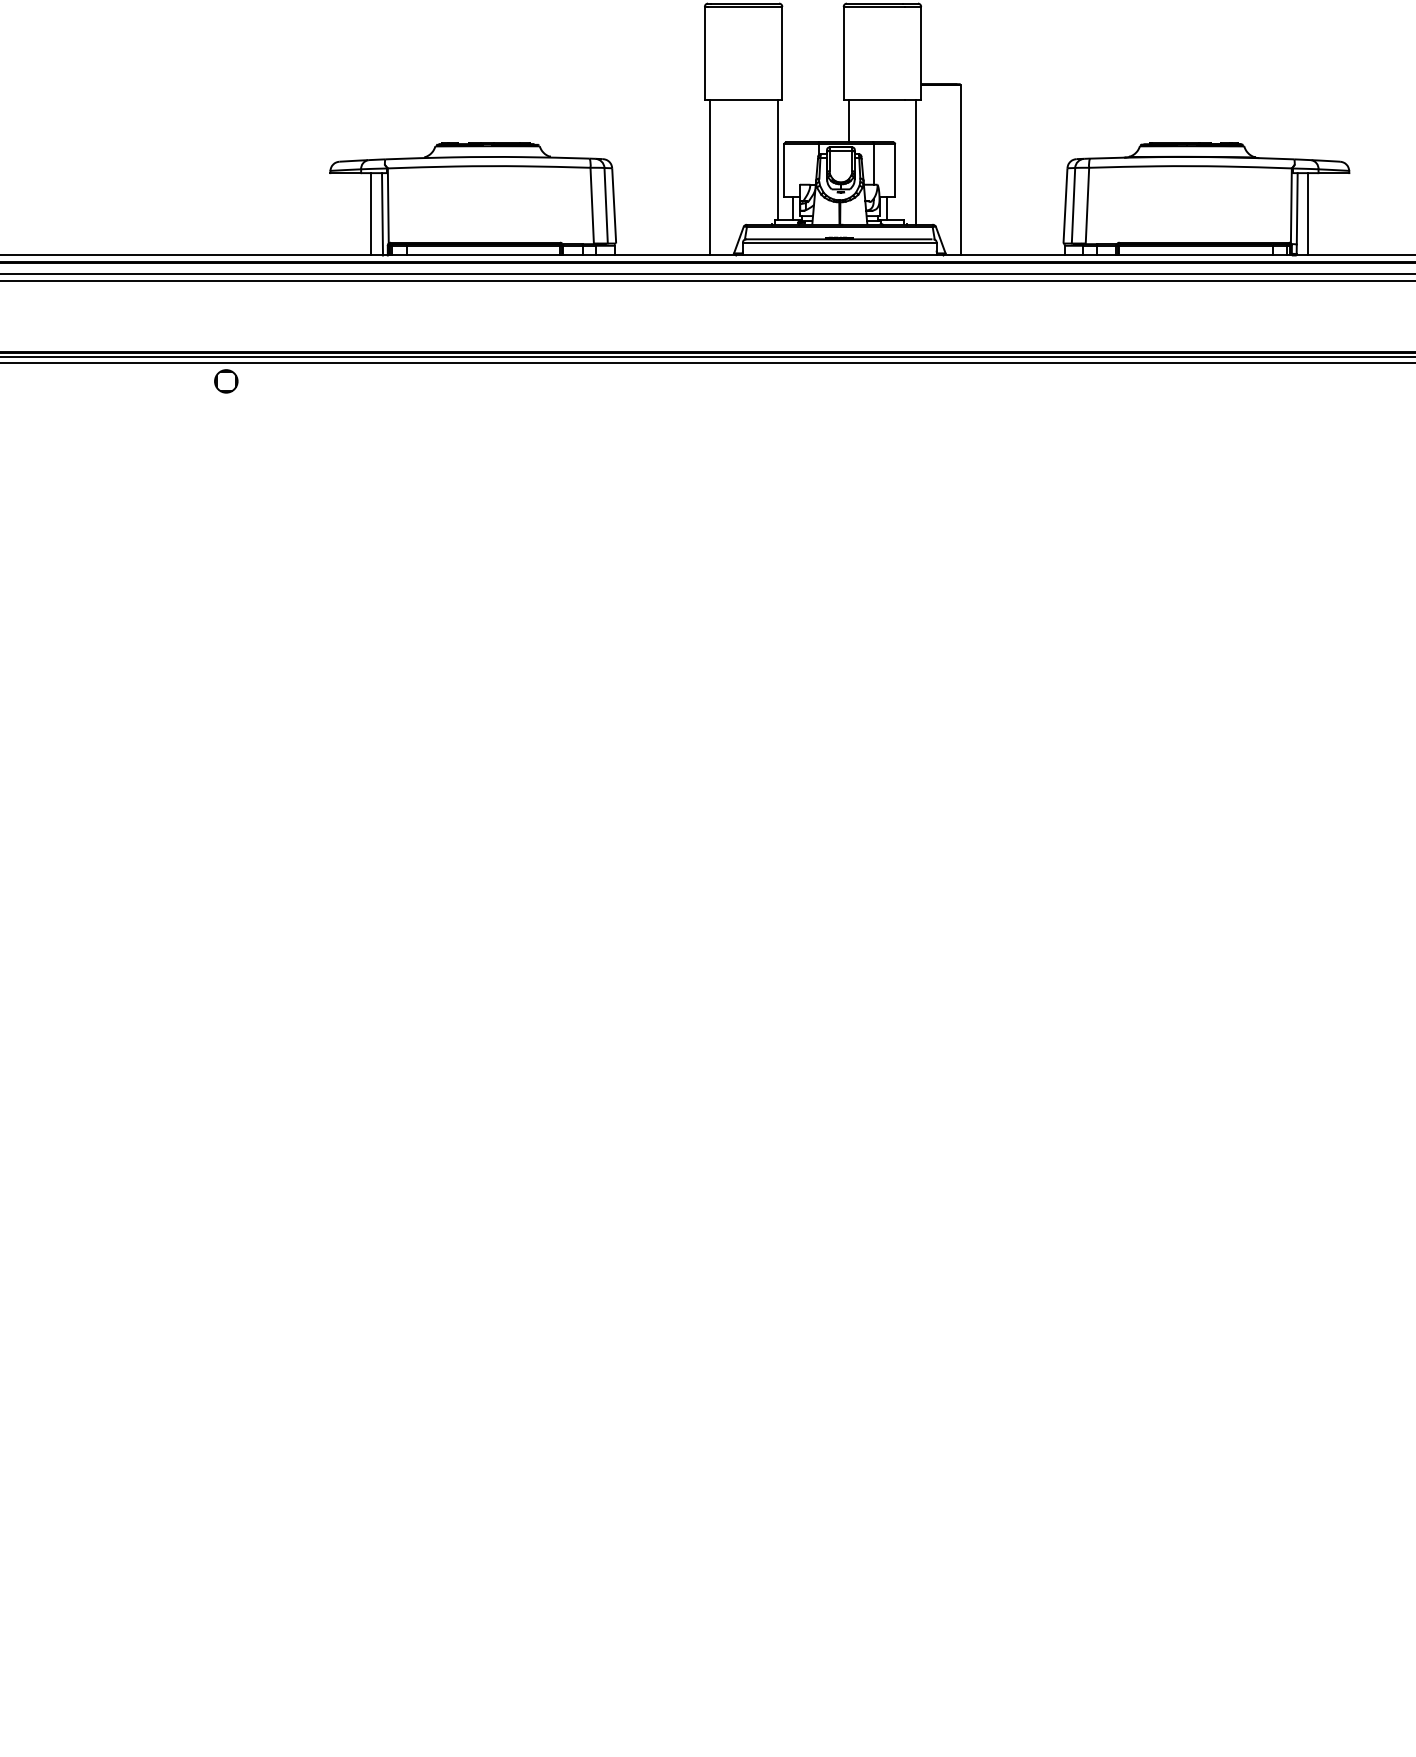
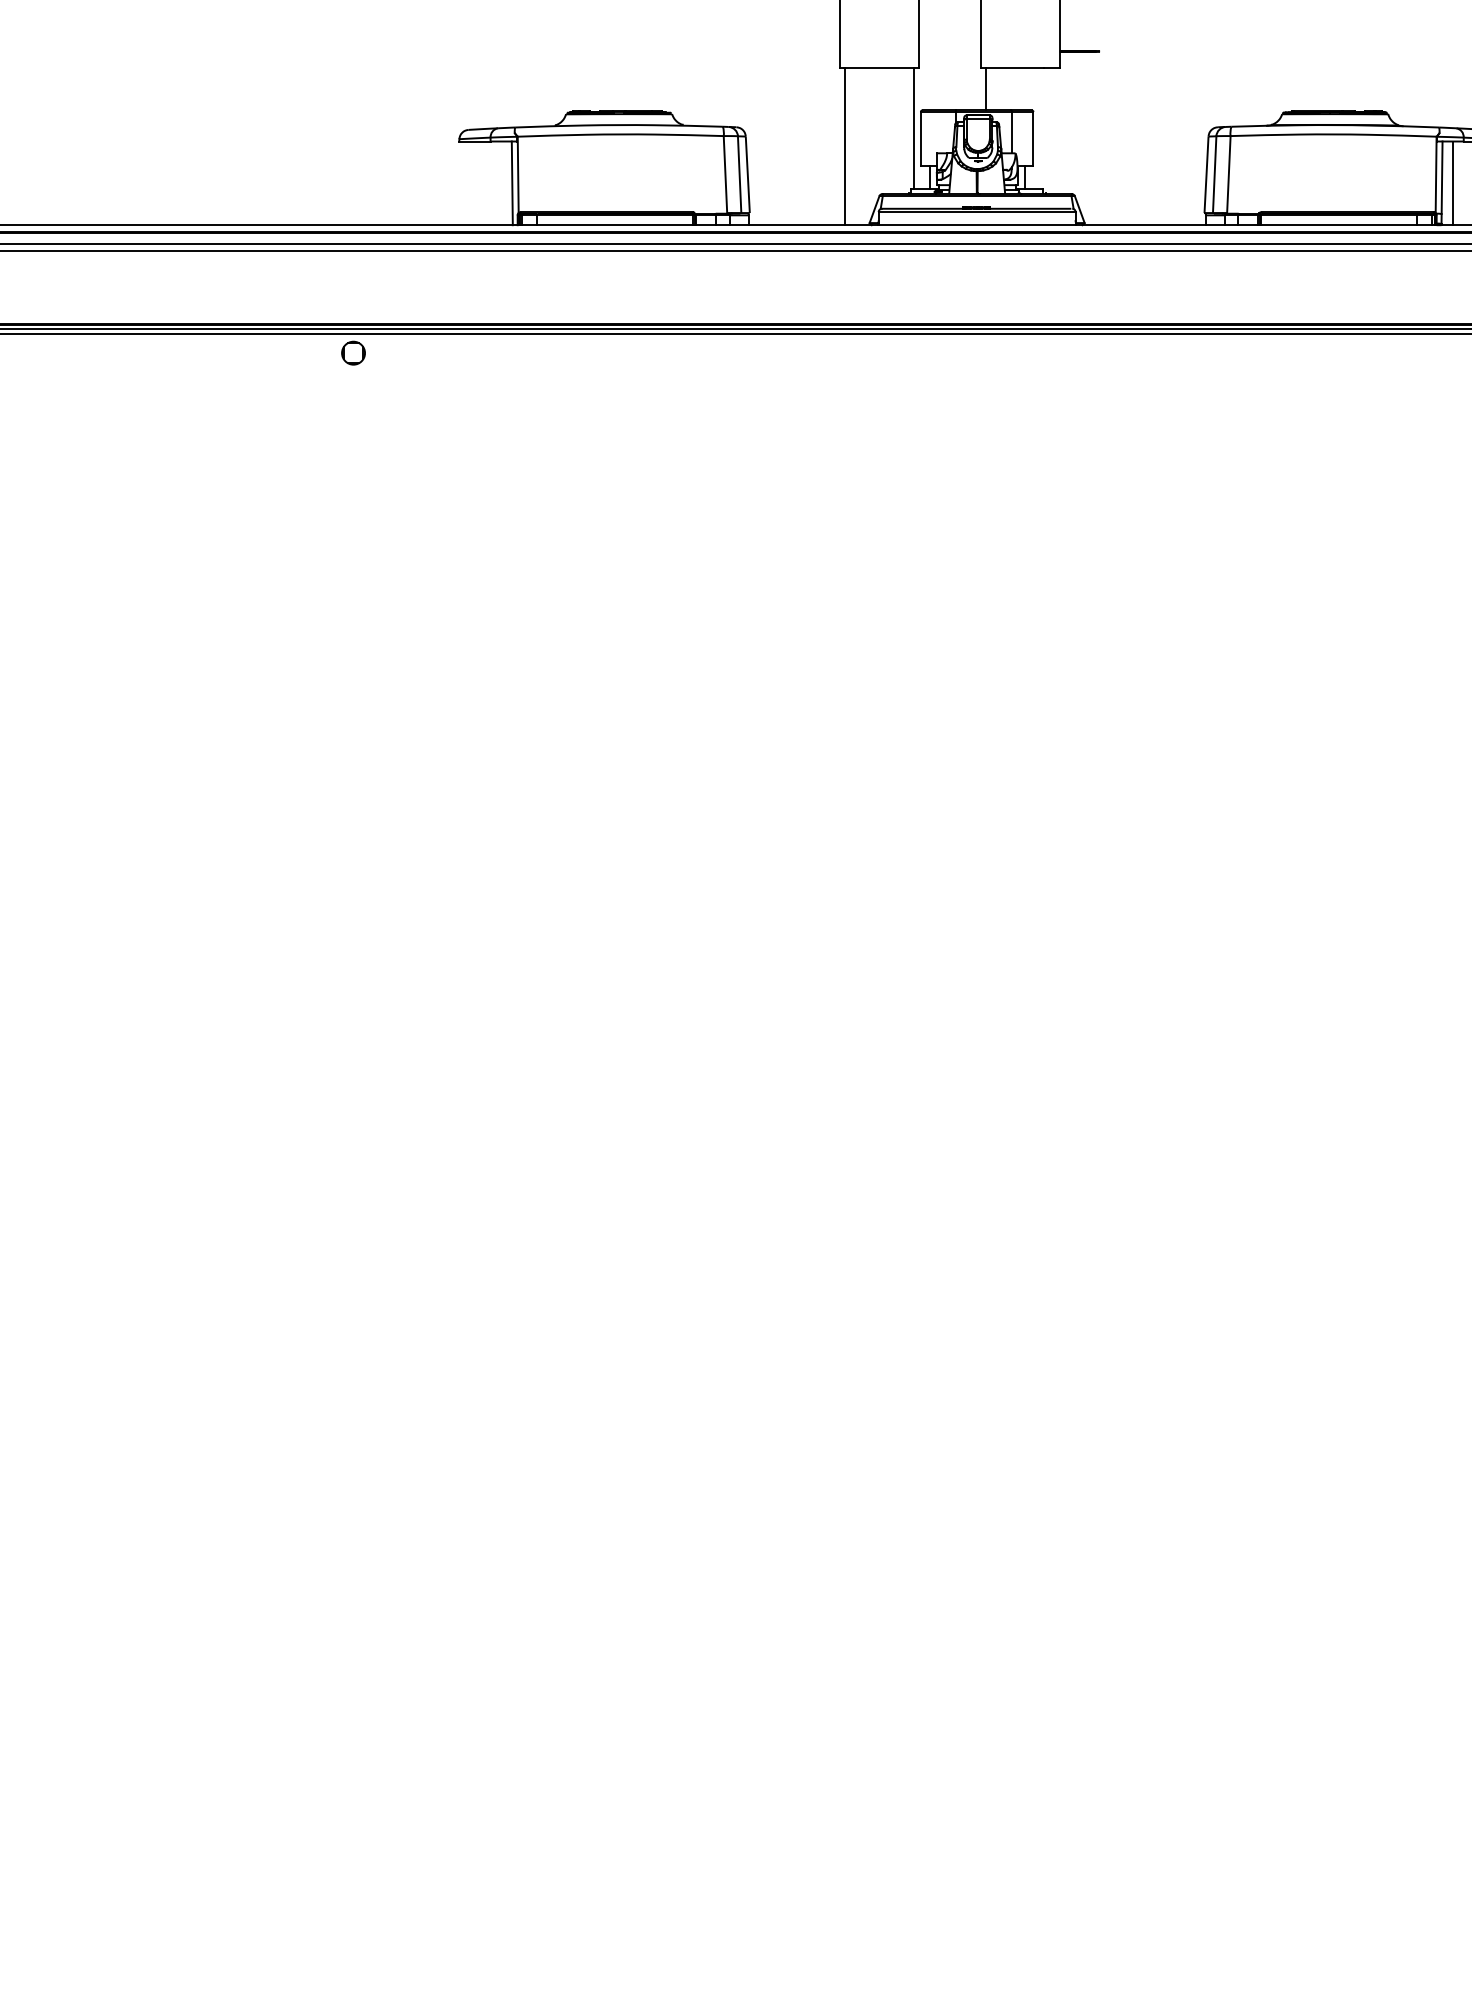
line: (915, 162) -> (1054, 130), removed
line: (961, 170) -> (1100, 138), removed
line: (370, 214) -> (500, 183), removed

